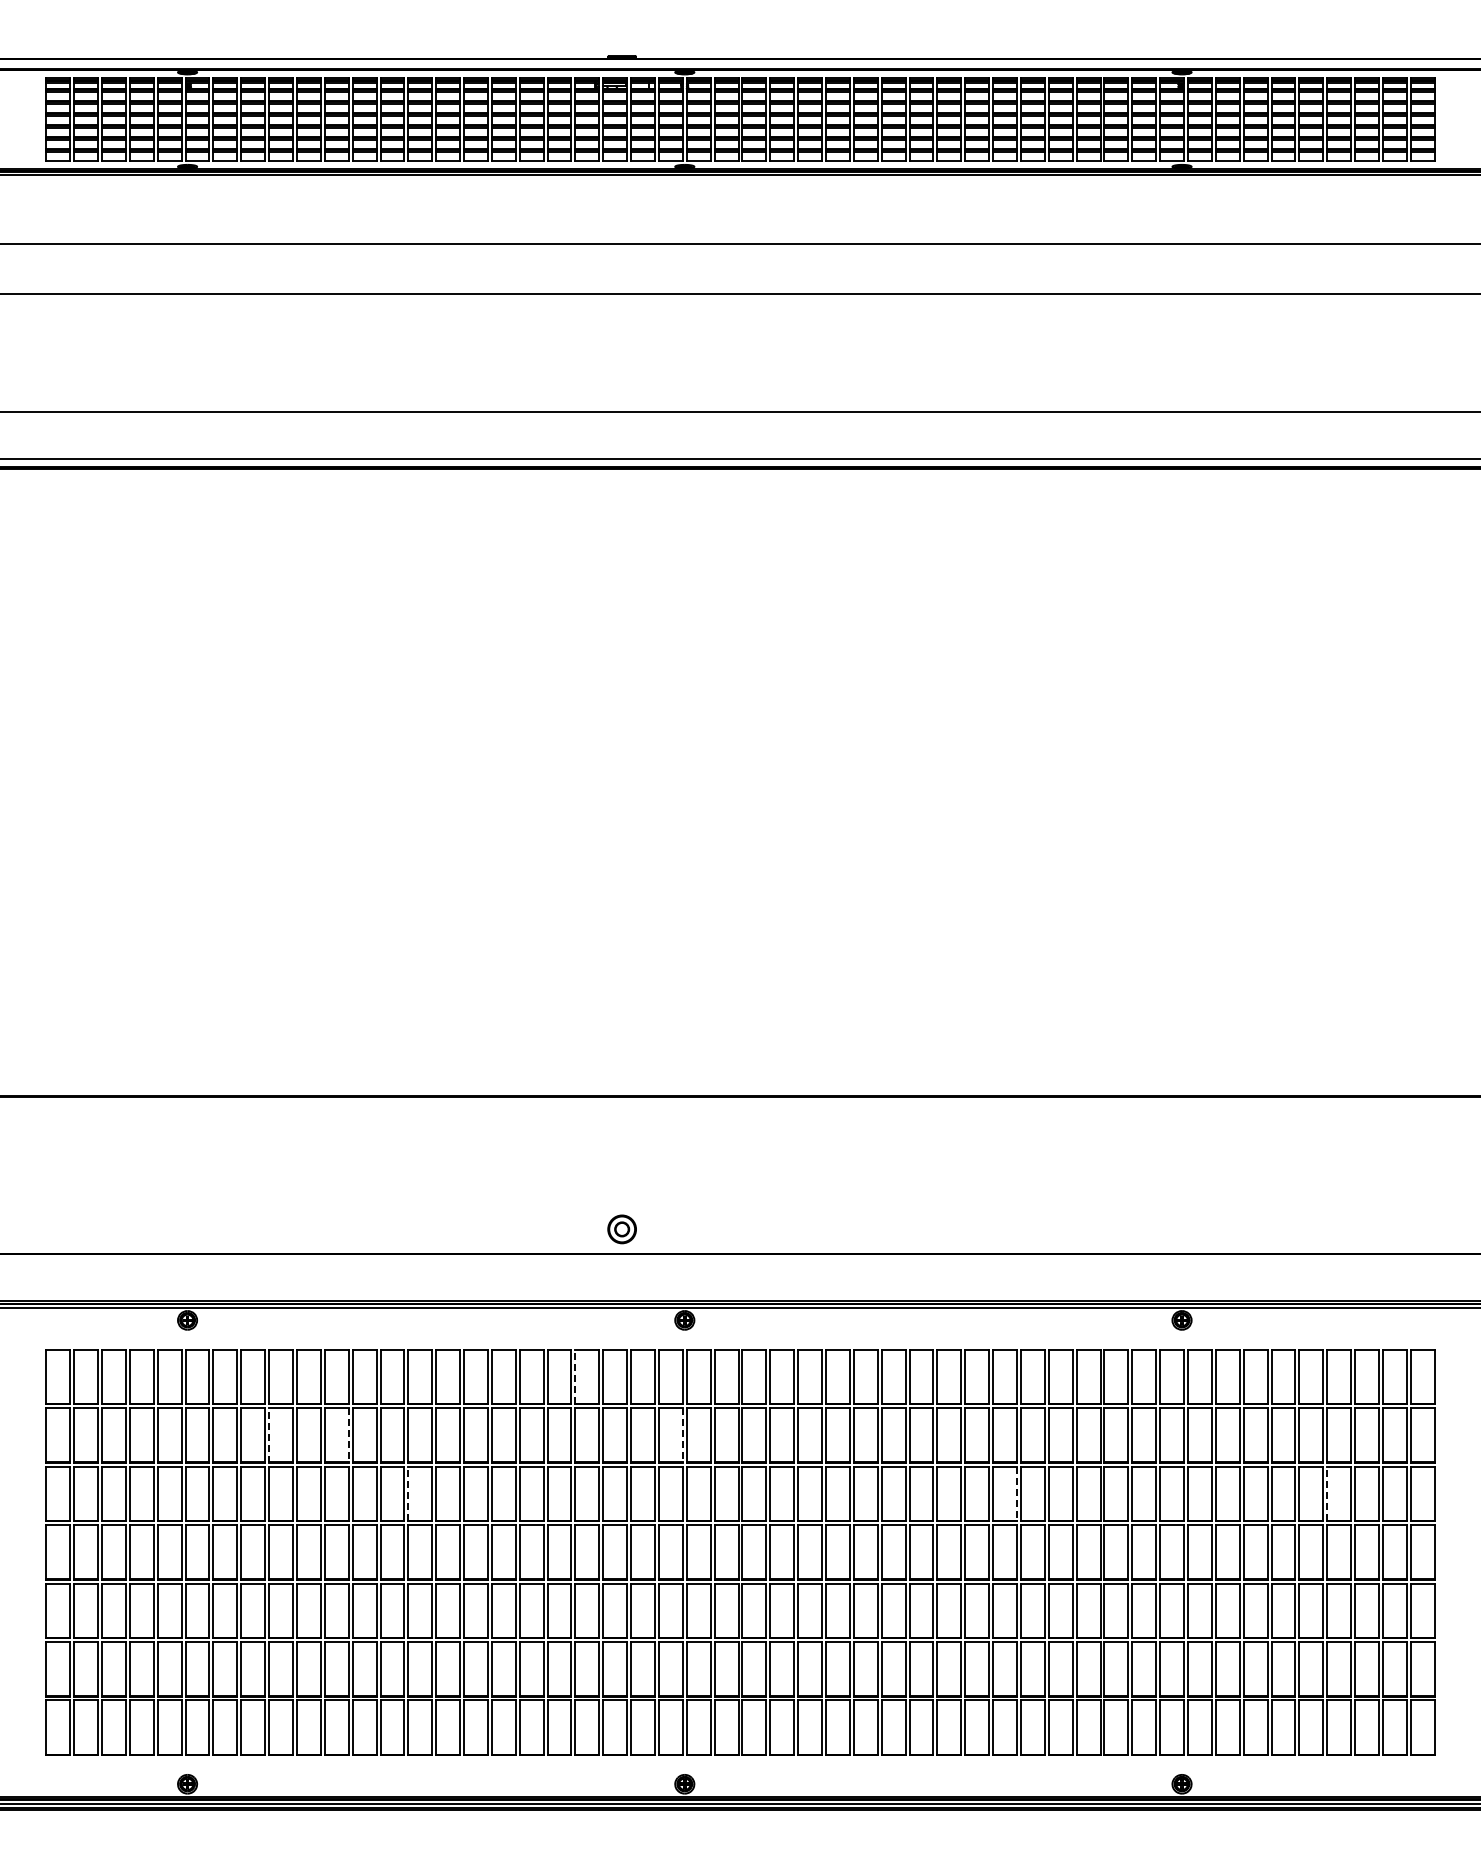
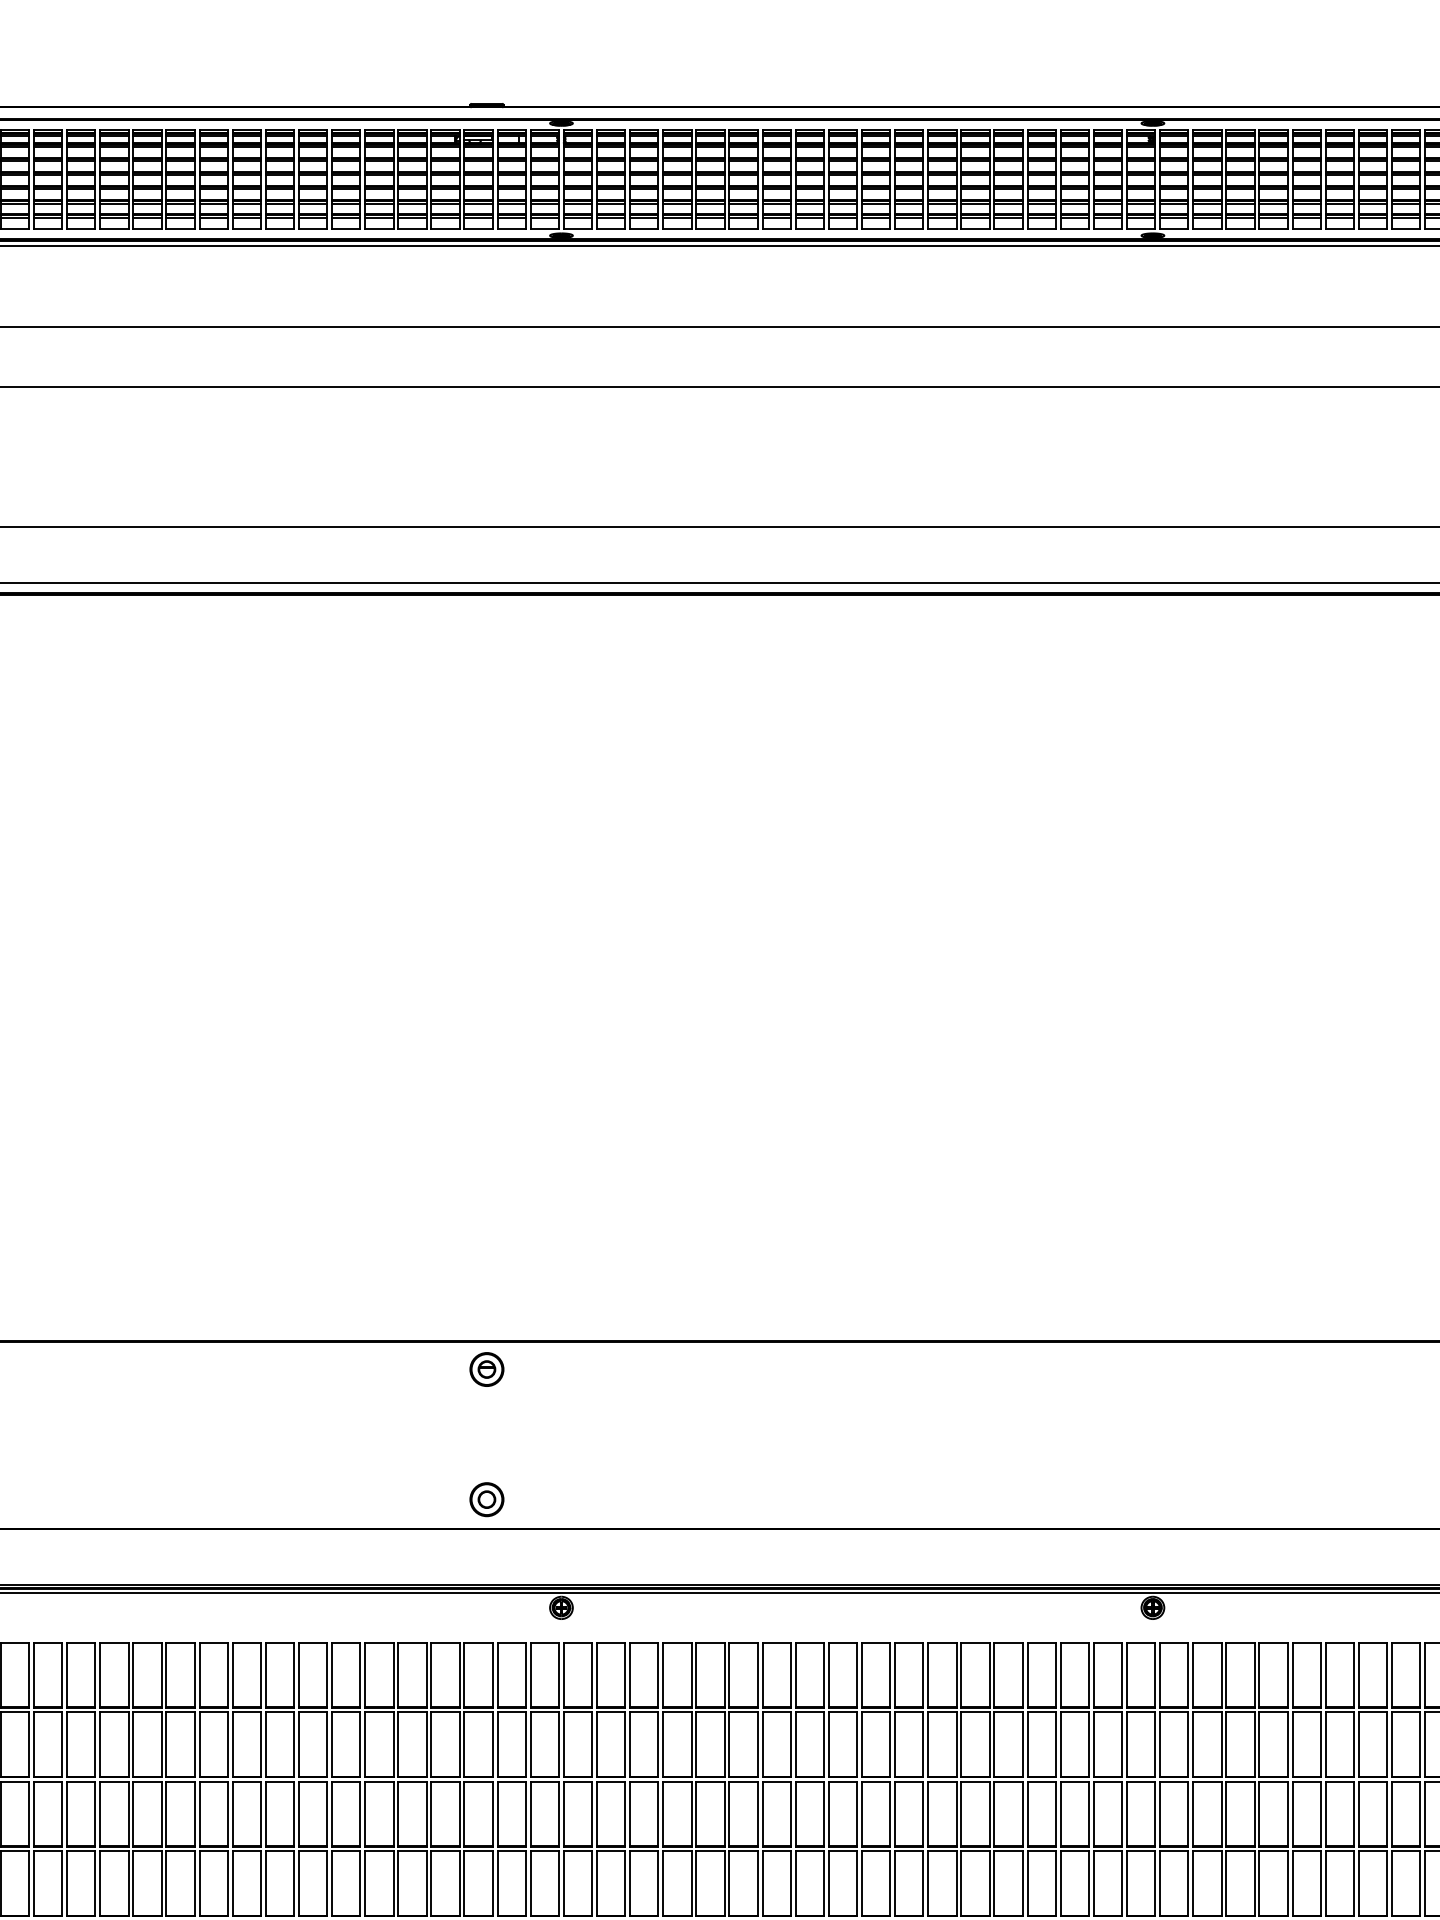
part: (621, 1119) -> (486, 1368), added
line: (575, 1376) -> (431, 1674), dashed -> solid
line: (269, 1434) -> (67, 1743), dashed -> solid
line: (348, 1435) -> (161, 1744), dashed -> solid
line: (682, 1435) -> (558, 1744), dashed -> solid
line: (408, 1493) -> (232, 1813), dashed -> solid
line: (1327, 1493) -> (1325, 1813), dashed -> solid
line: (1016, 1494) -> (956, 1814), dashed -> solid

